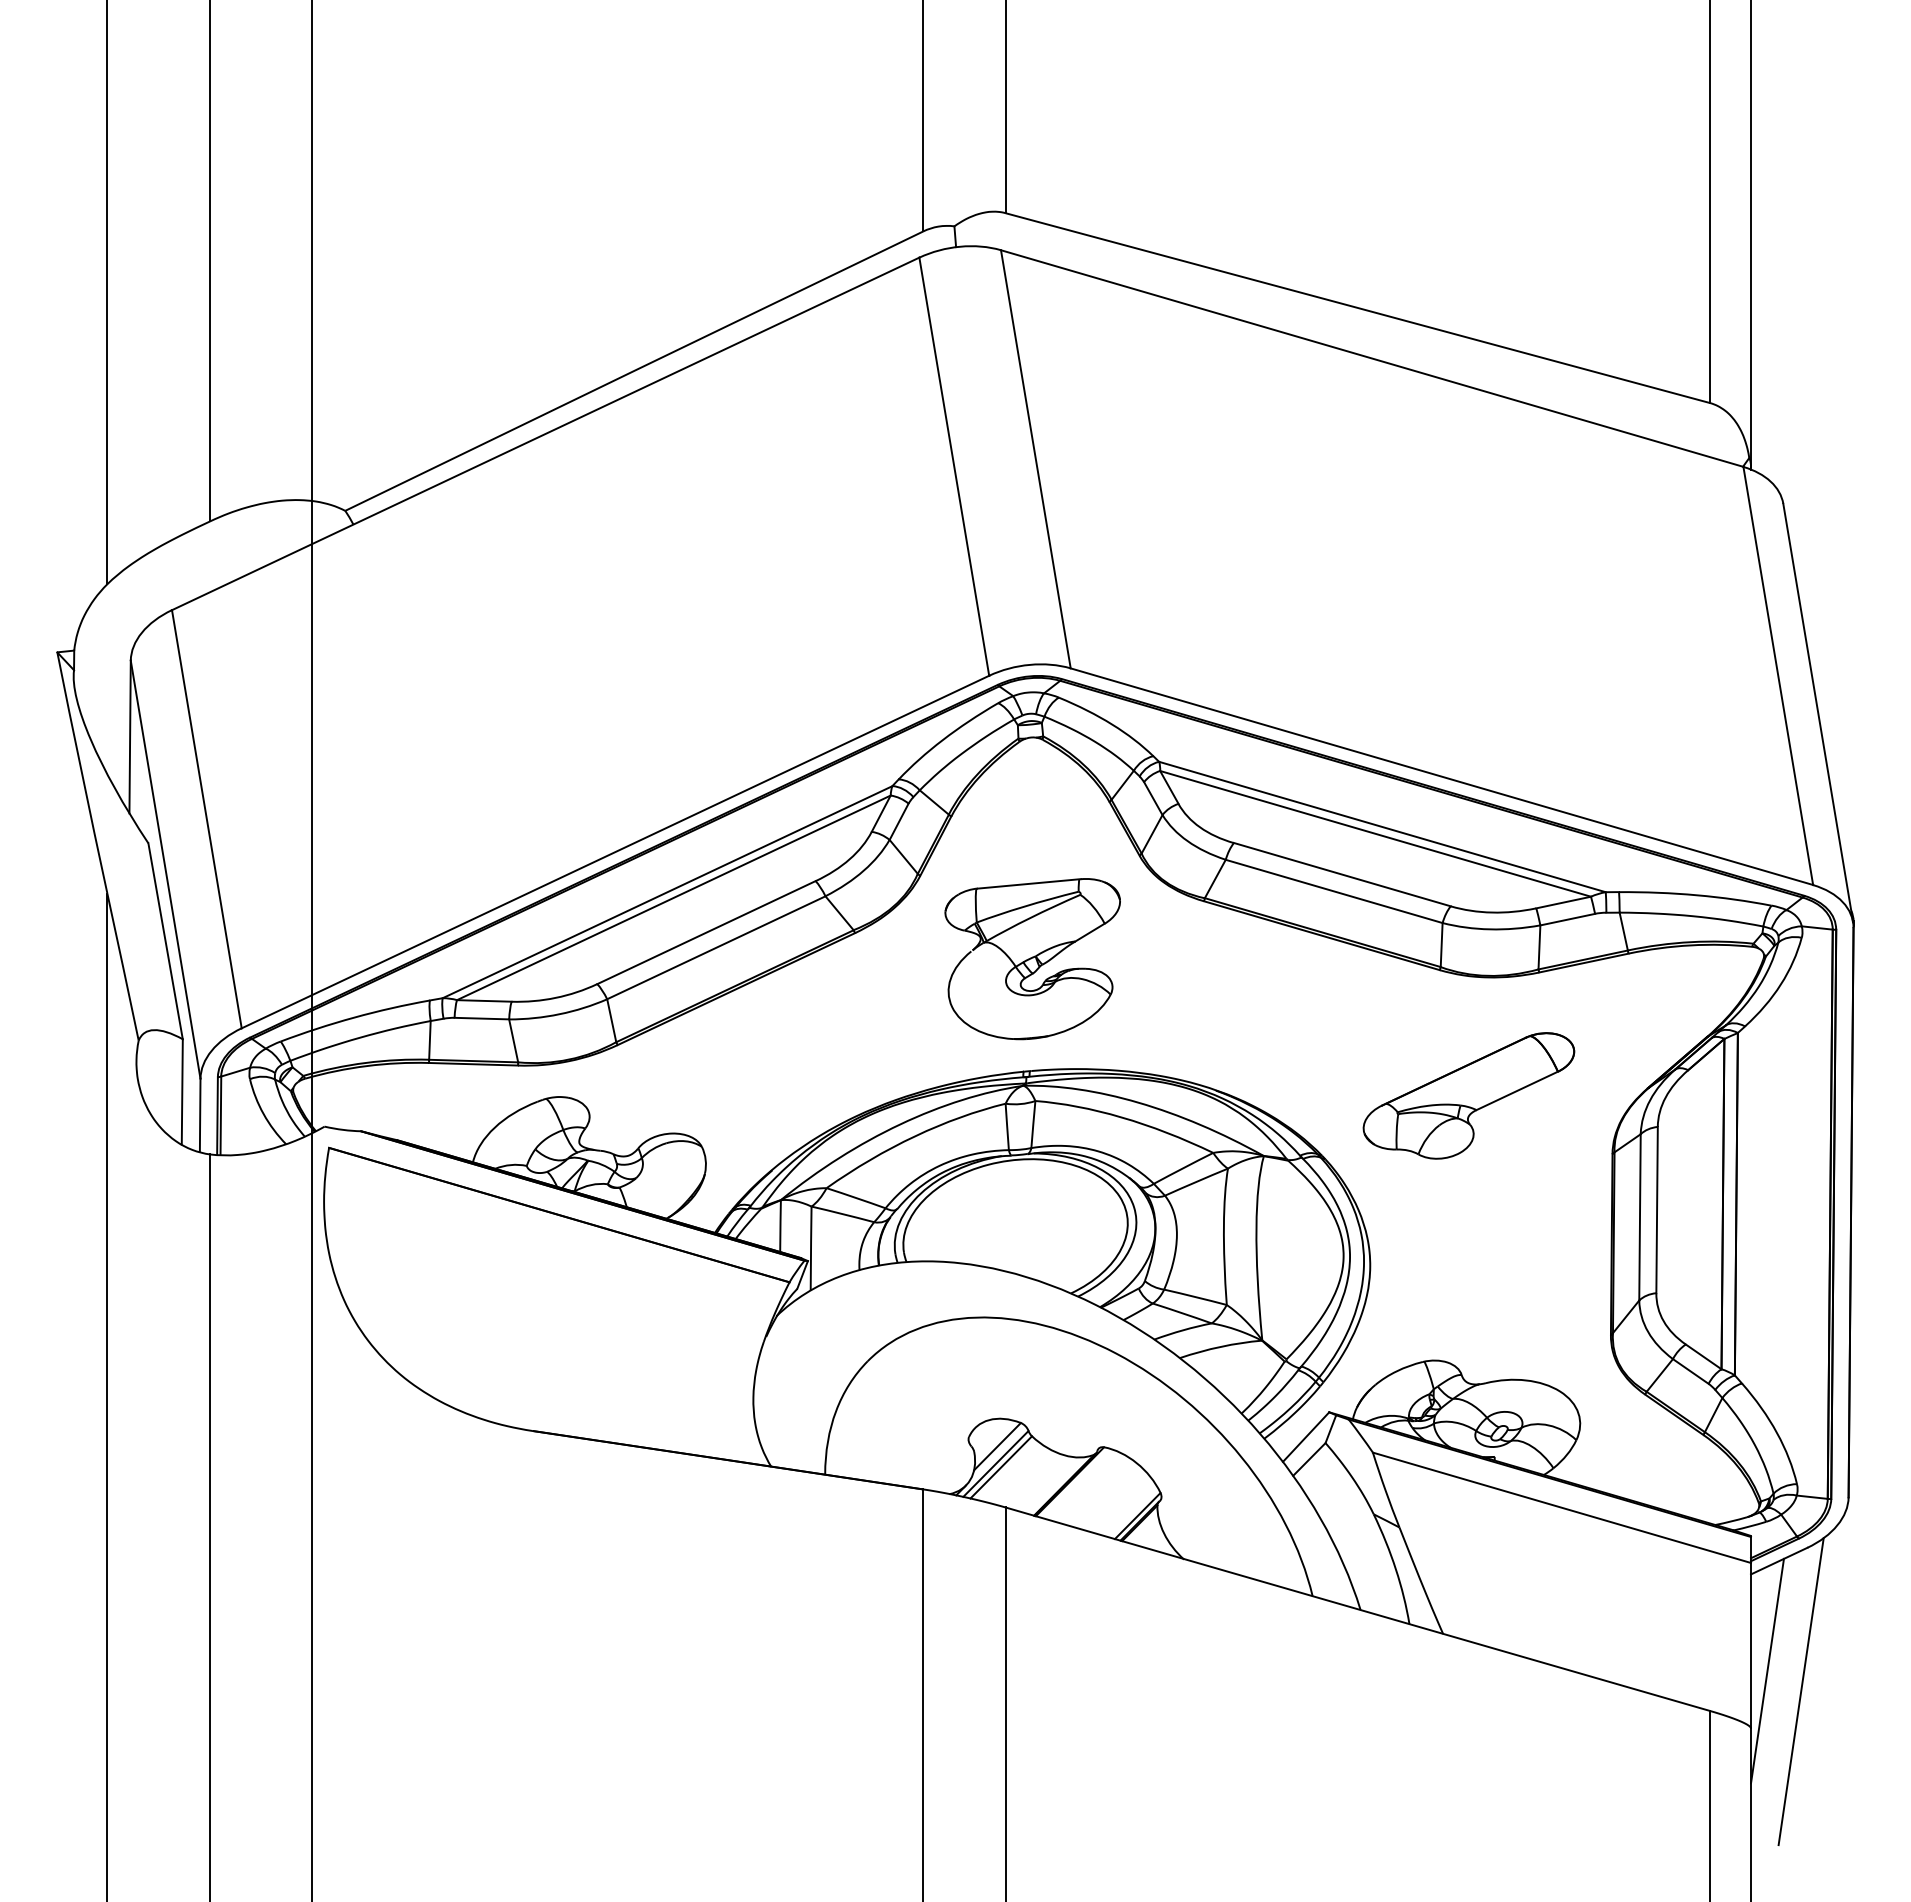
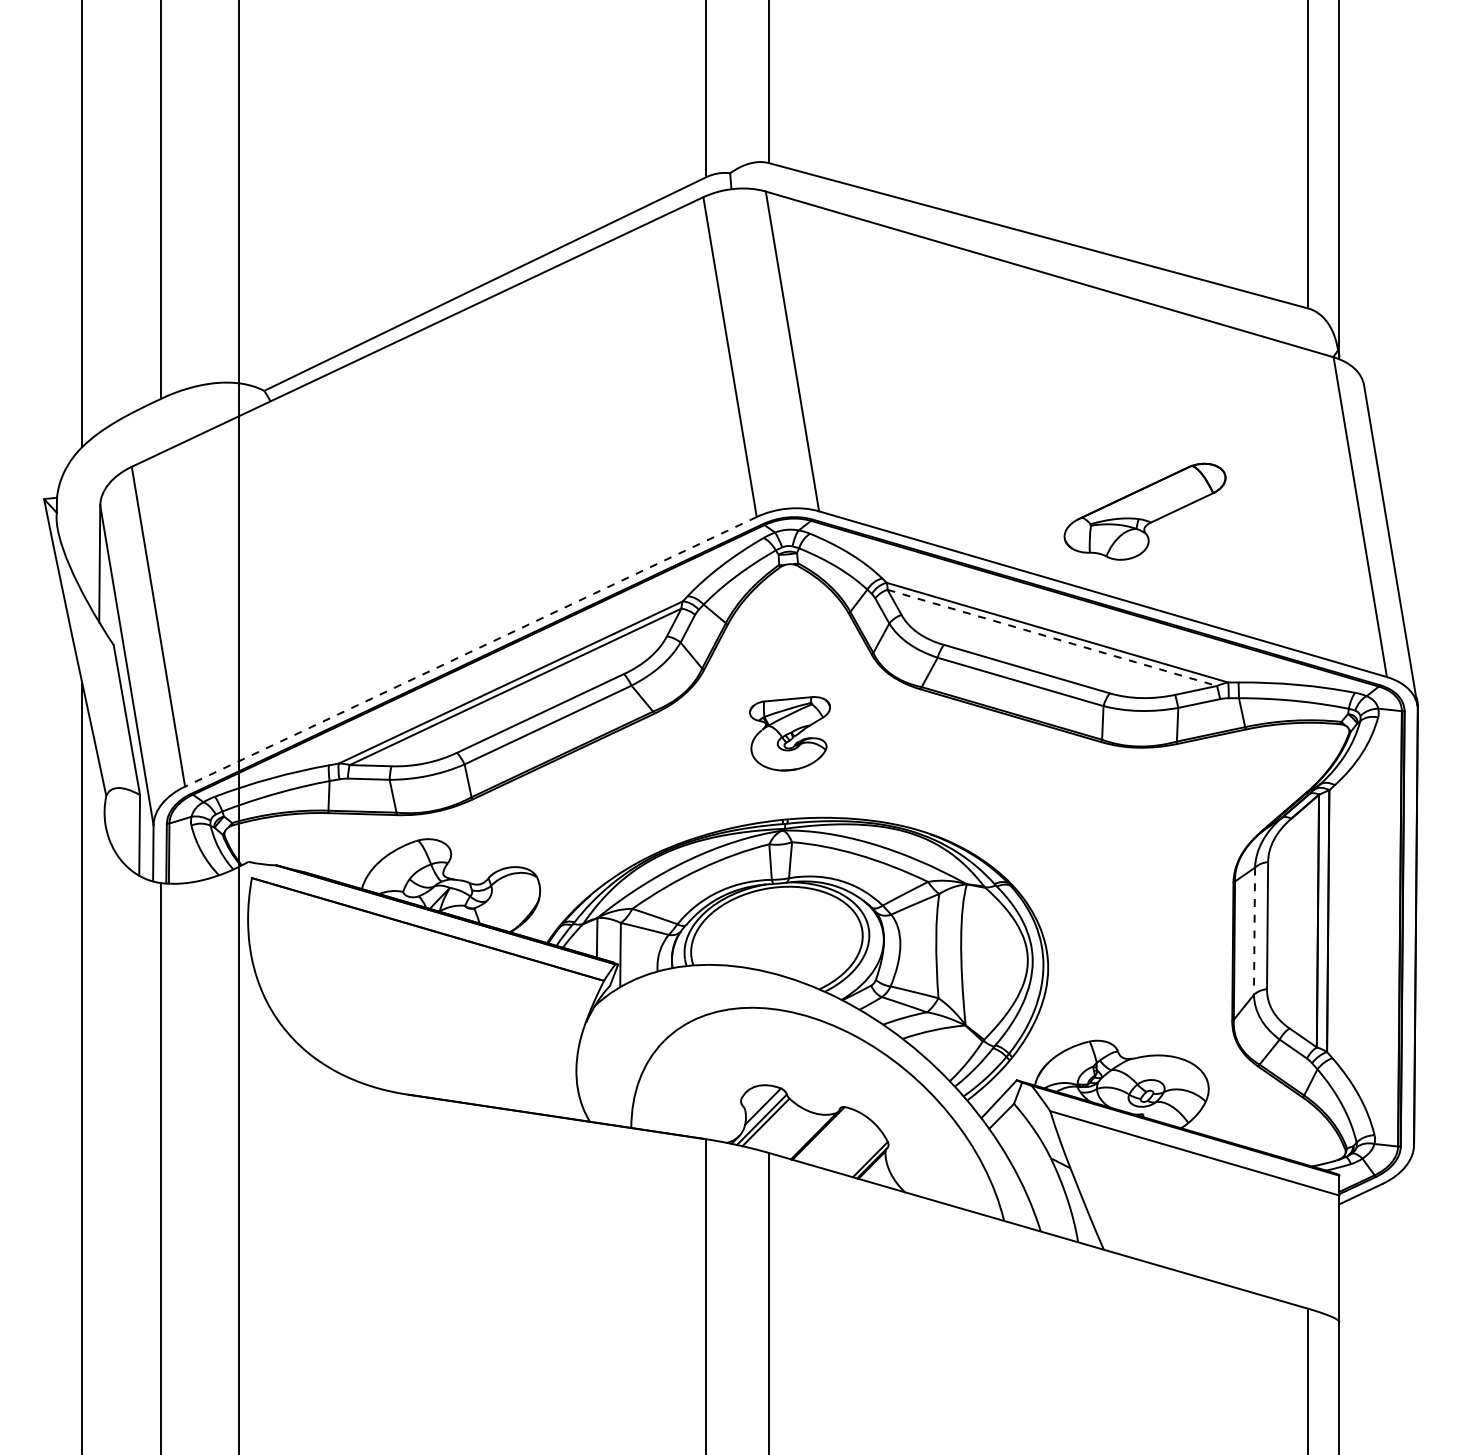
line: (1376, 834) -> (1052, 638), solid -> dashed
line: (615, 852) -> (470, 652), solid -> dashed
part: (1032, 959) -> (789, 734), size x0.6
part: (1468, 1095) -> (1144, 511), moved
line: (1639, 1217) -> (1254, 931), solid -> dashed
line: (1767, 1670) -> (1352, 1277), removed
line: (1800, 1691) -> (1377, 1293), removed

